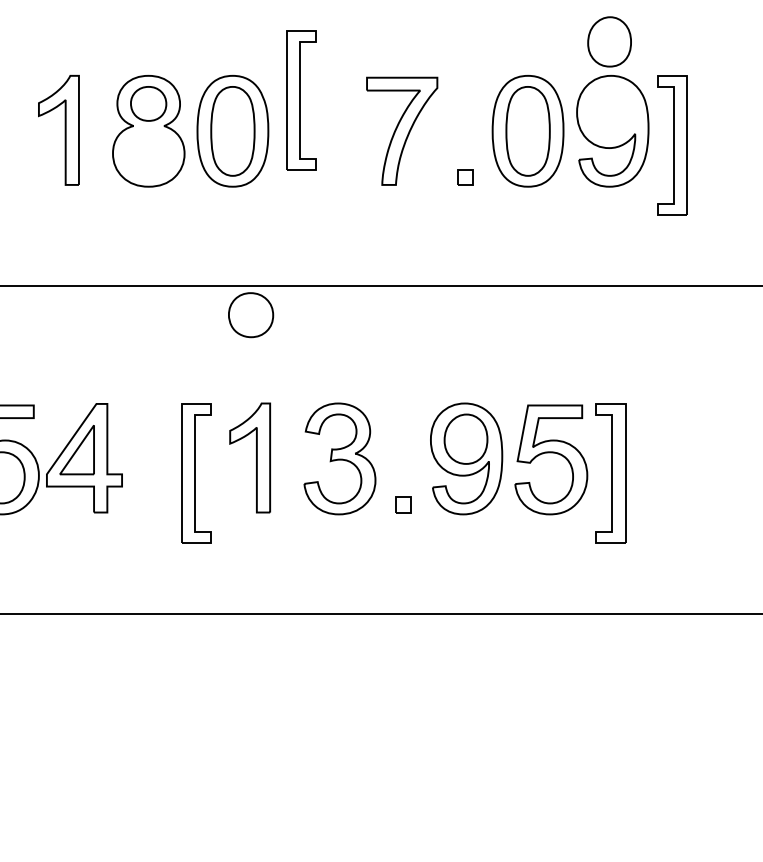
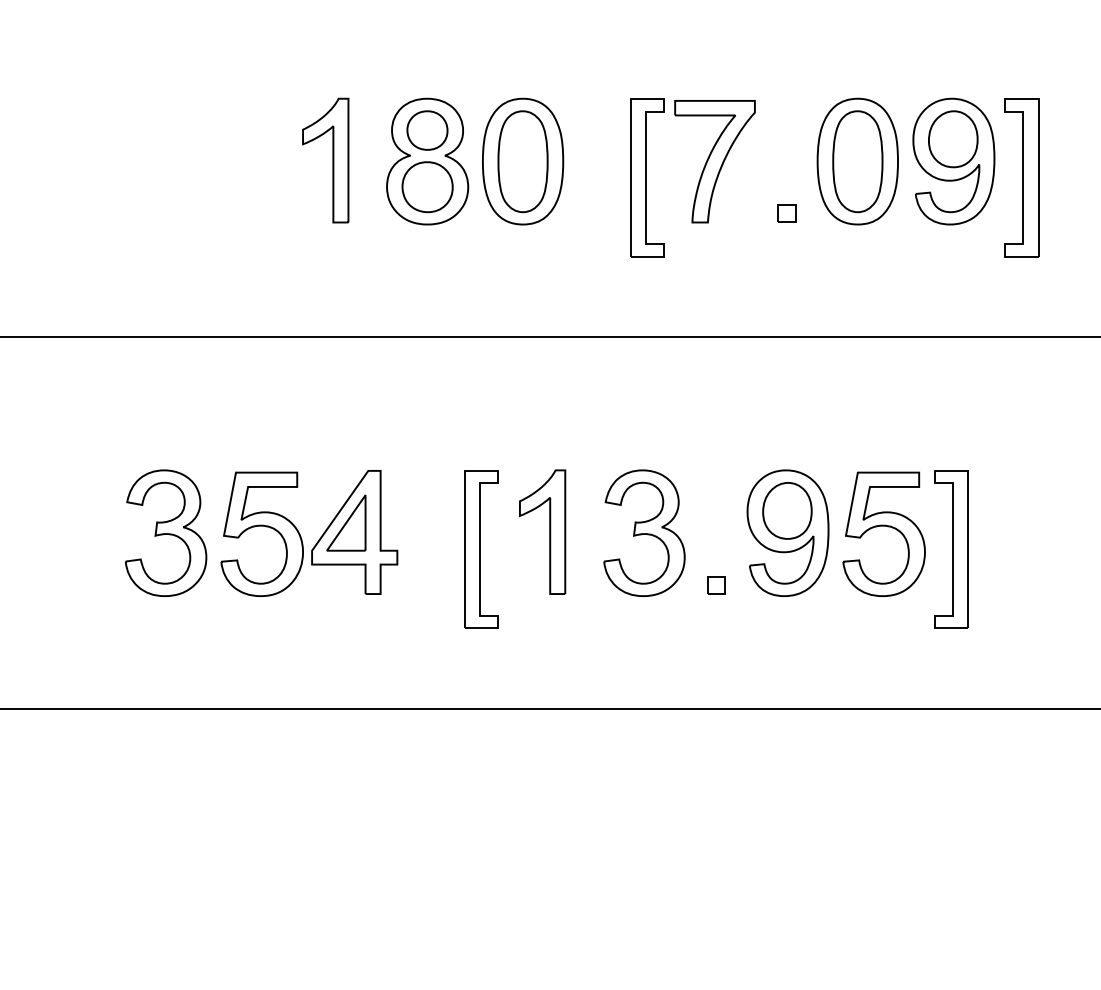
part: (609, 42) -> (953, 139), moved
part: (301, 100) -> (647, 177), moved
part: (250, 315) -> (427, 187), moved

